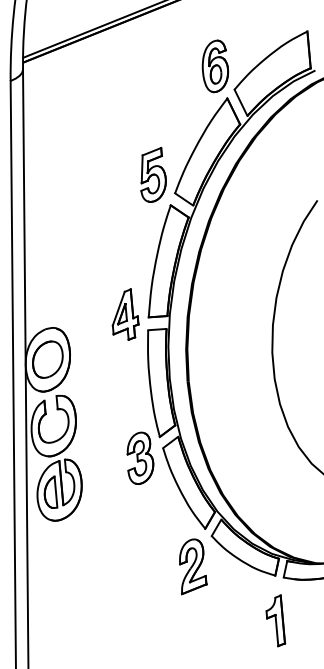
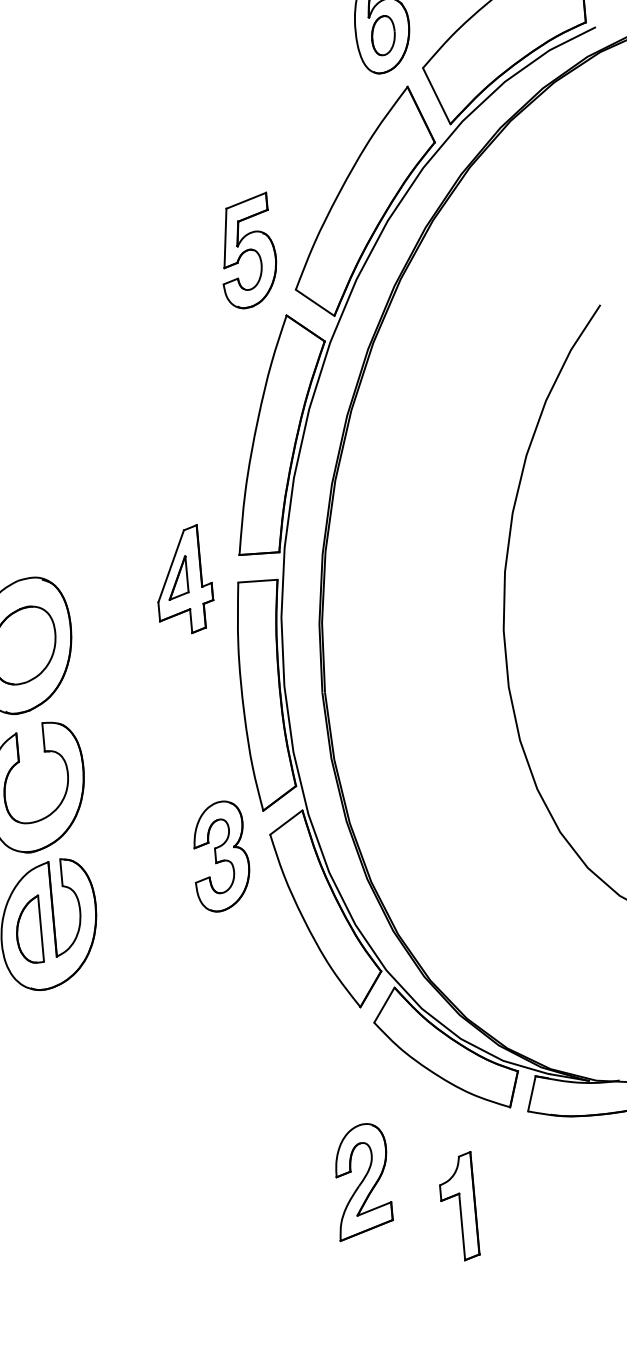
part: (125, 314) -> (185, 578), moved
part: (193, 566) -> (365, 1181), moved
part: (275, 620) -> (459, 1205), moved

